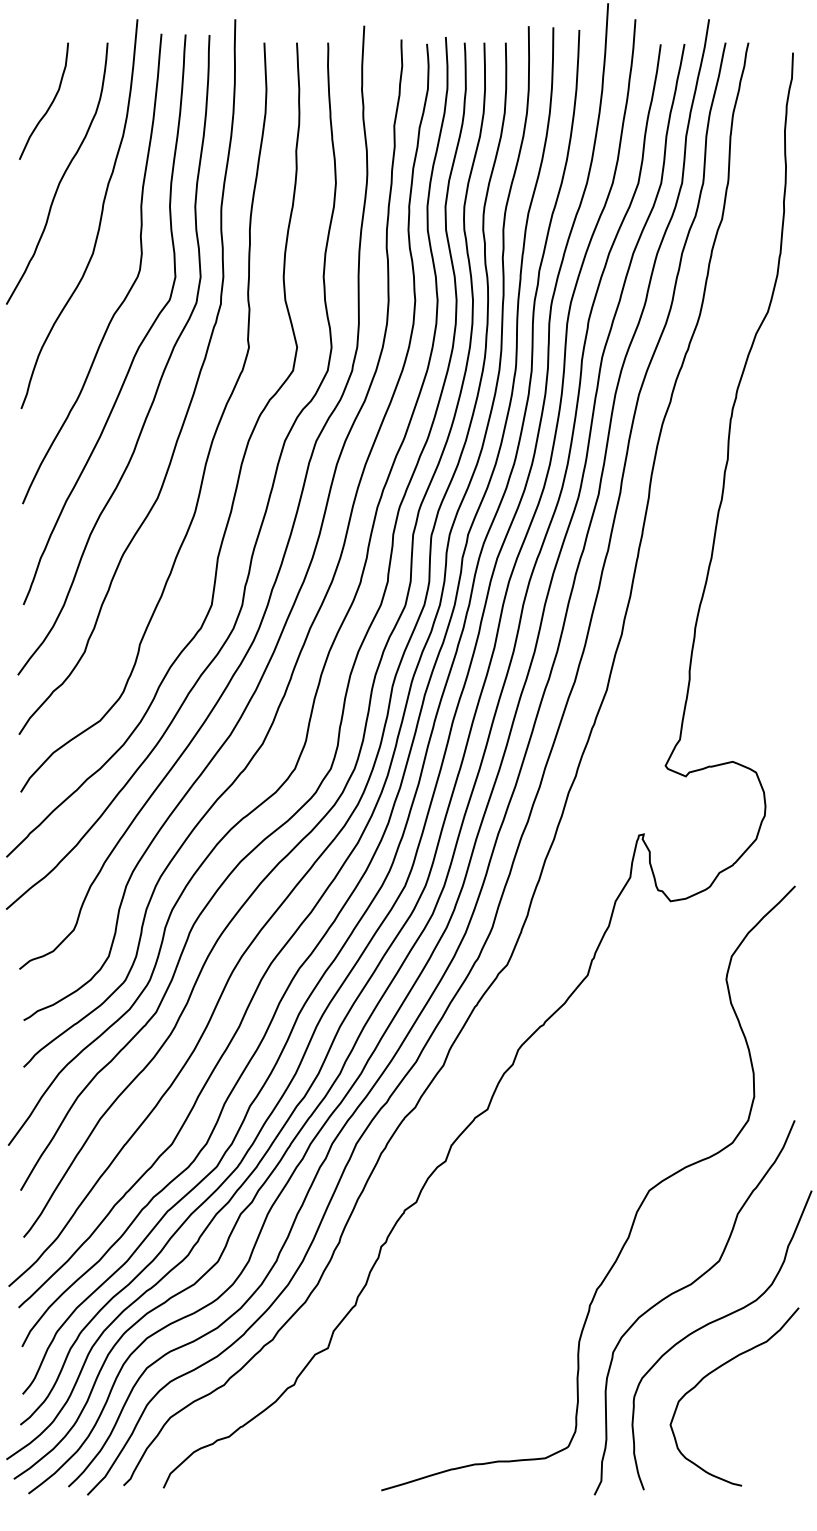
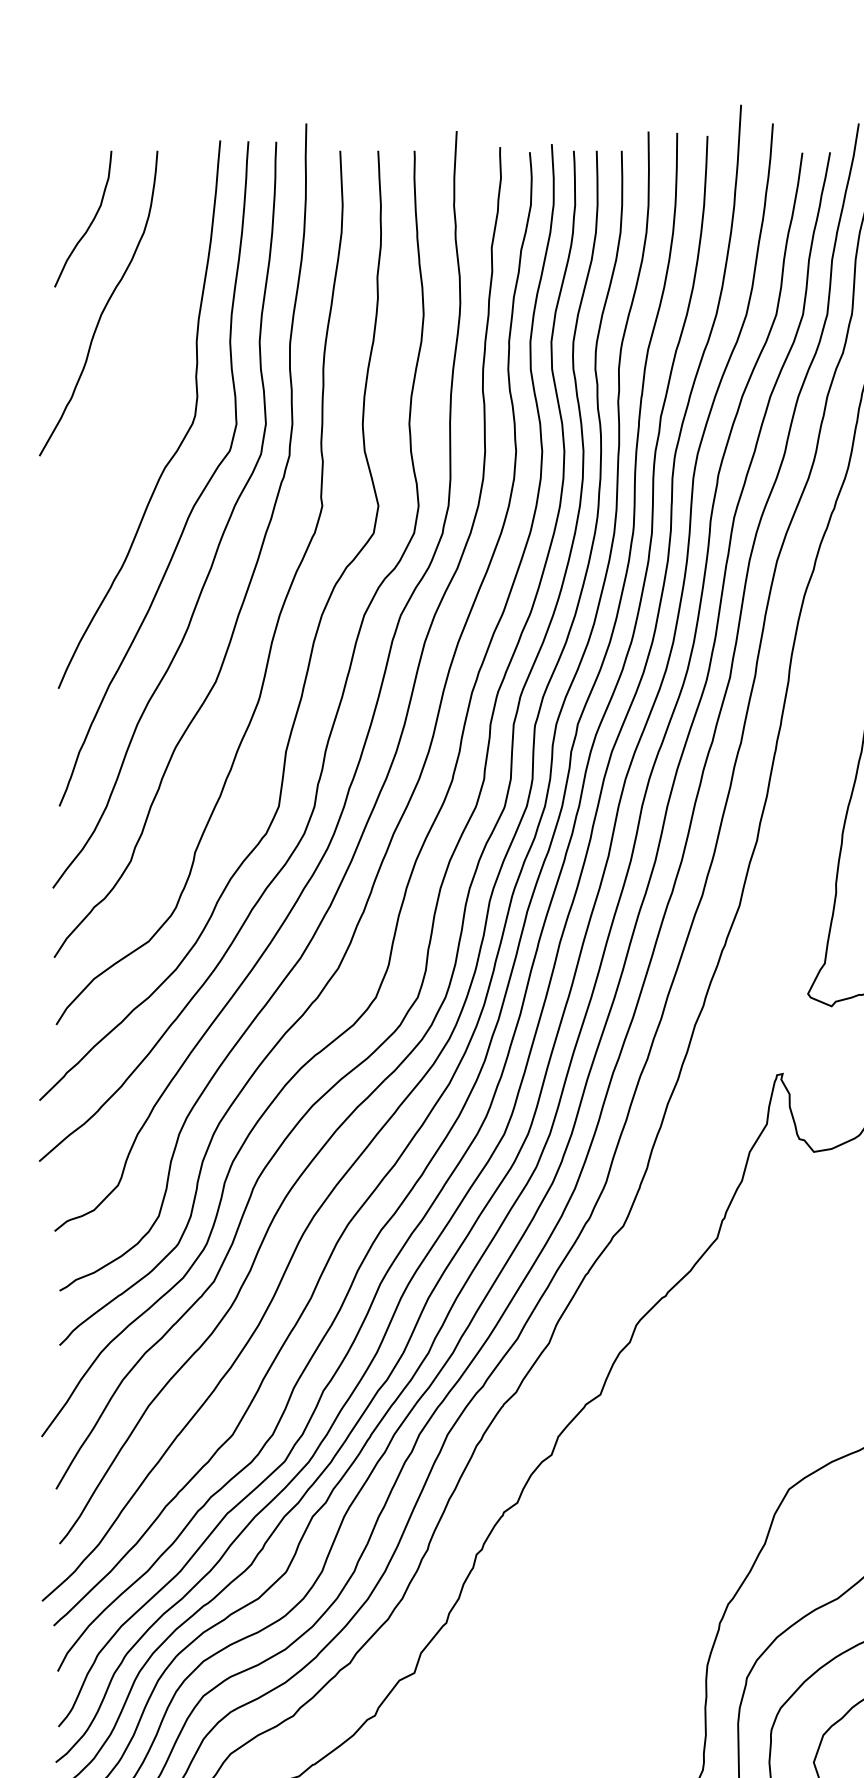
curve: (100, 214) -> (149, 351), removed

